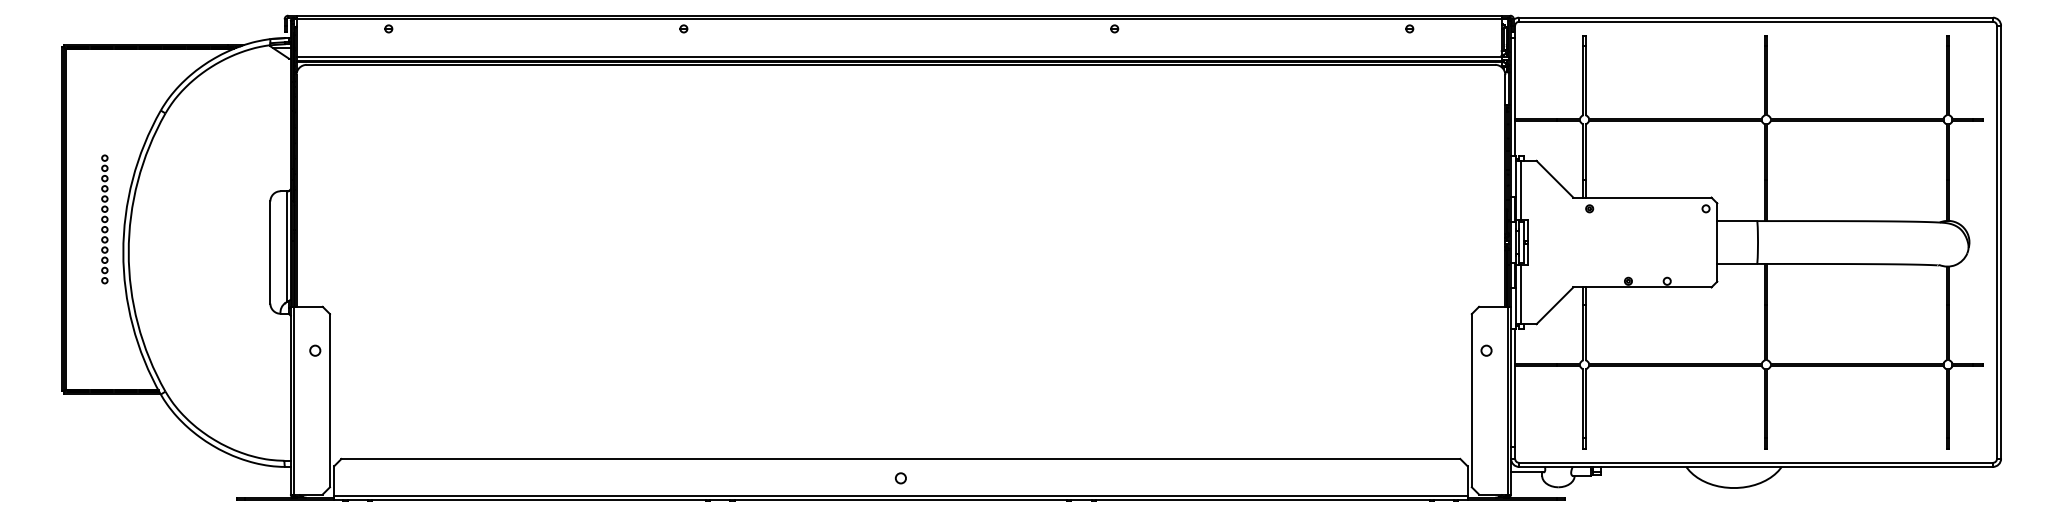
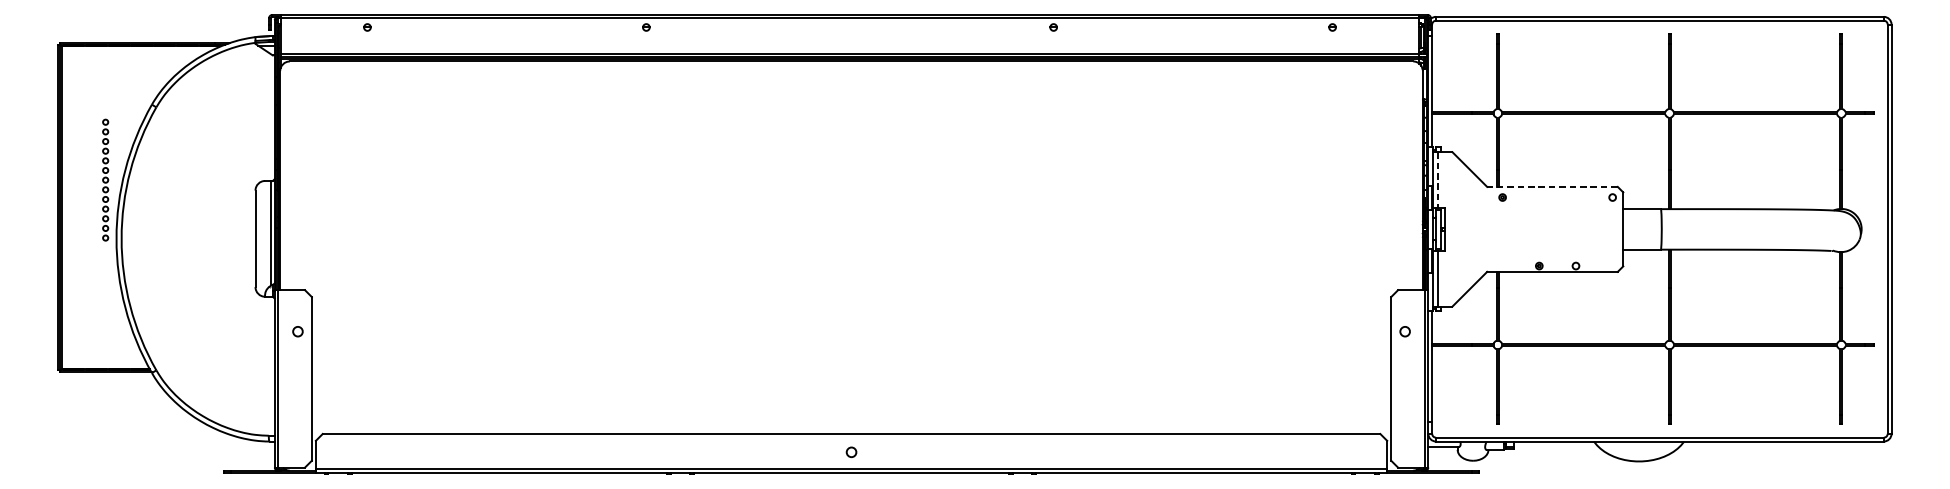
line: (1520, 190) -> (1437, 180), solid -> dashed
line: (1641, 197) -> (1551, 186), solid -> dashed
part: (104, 219) -> (105, 180), moved

